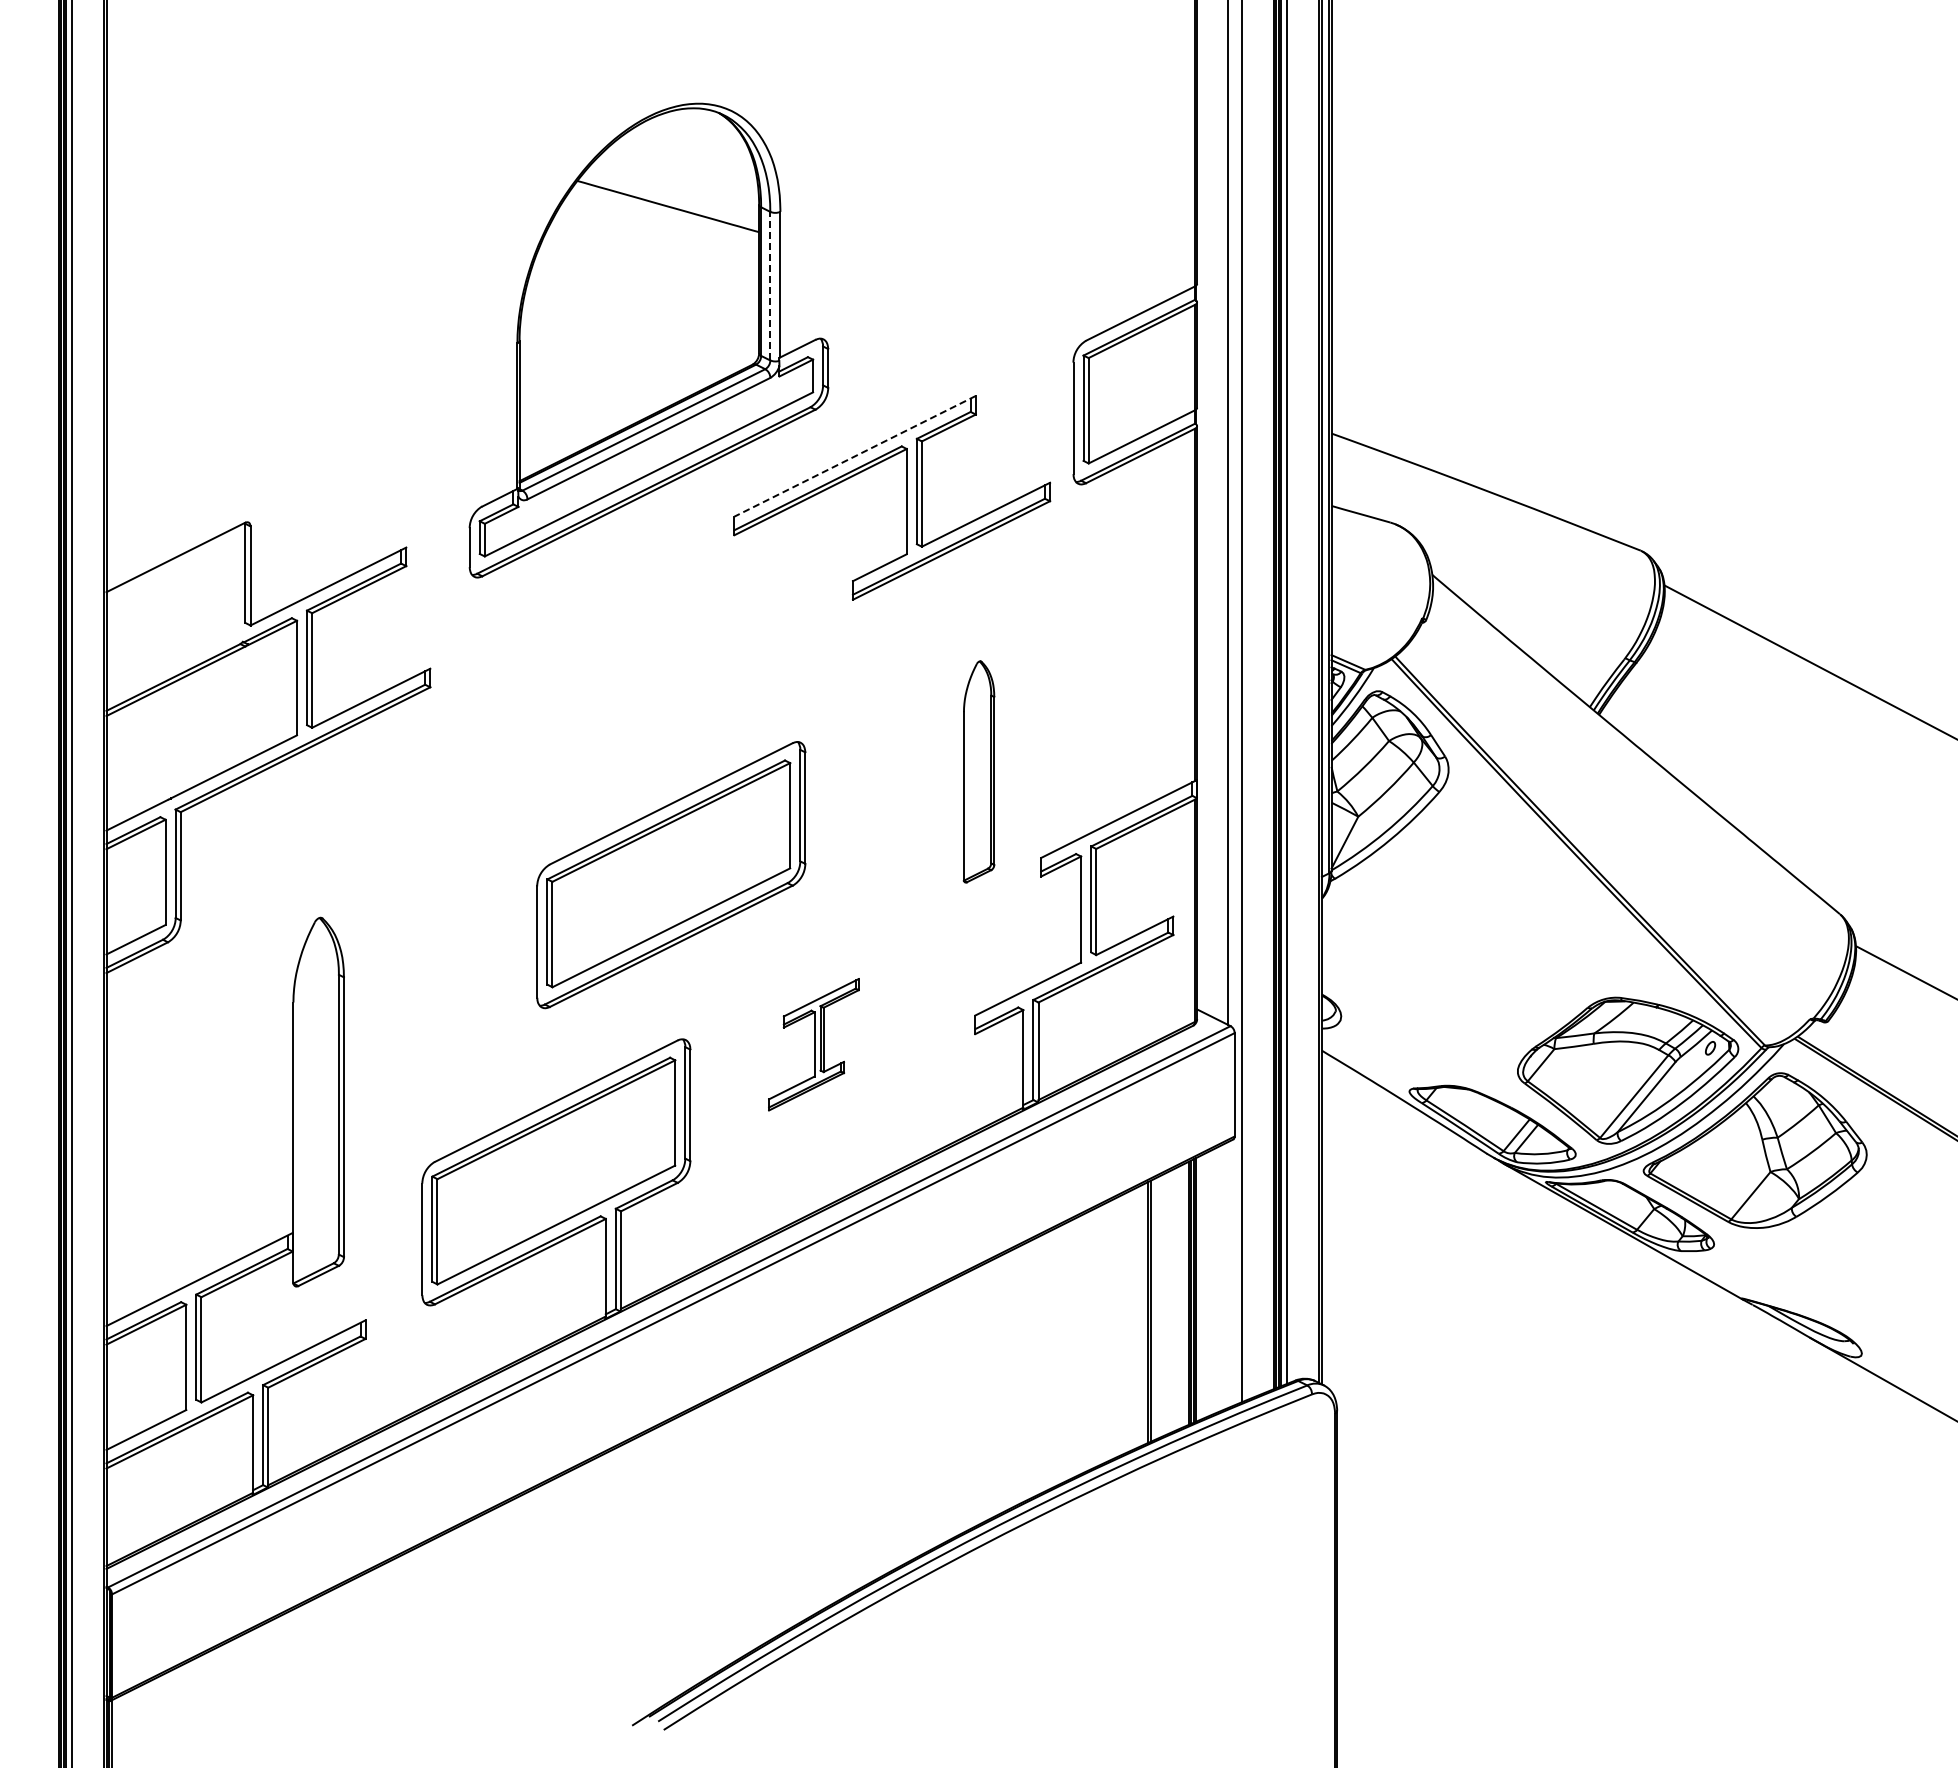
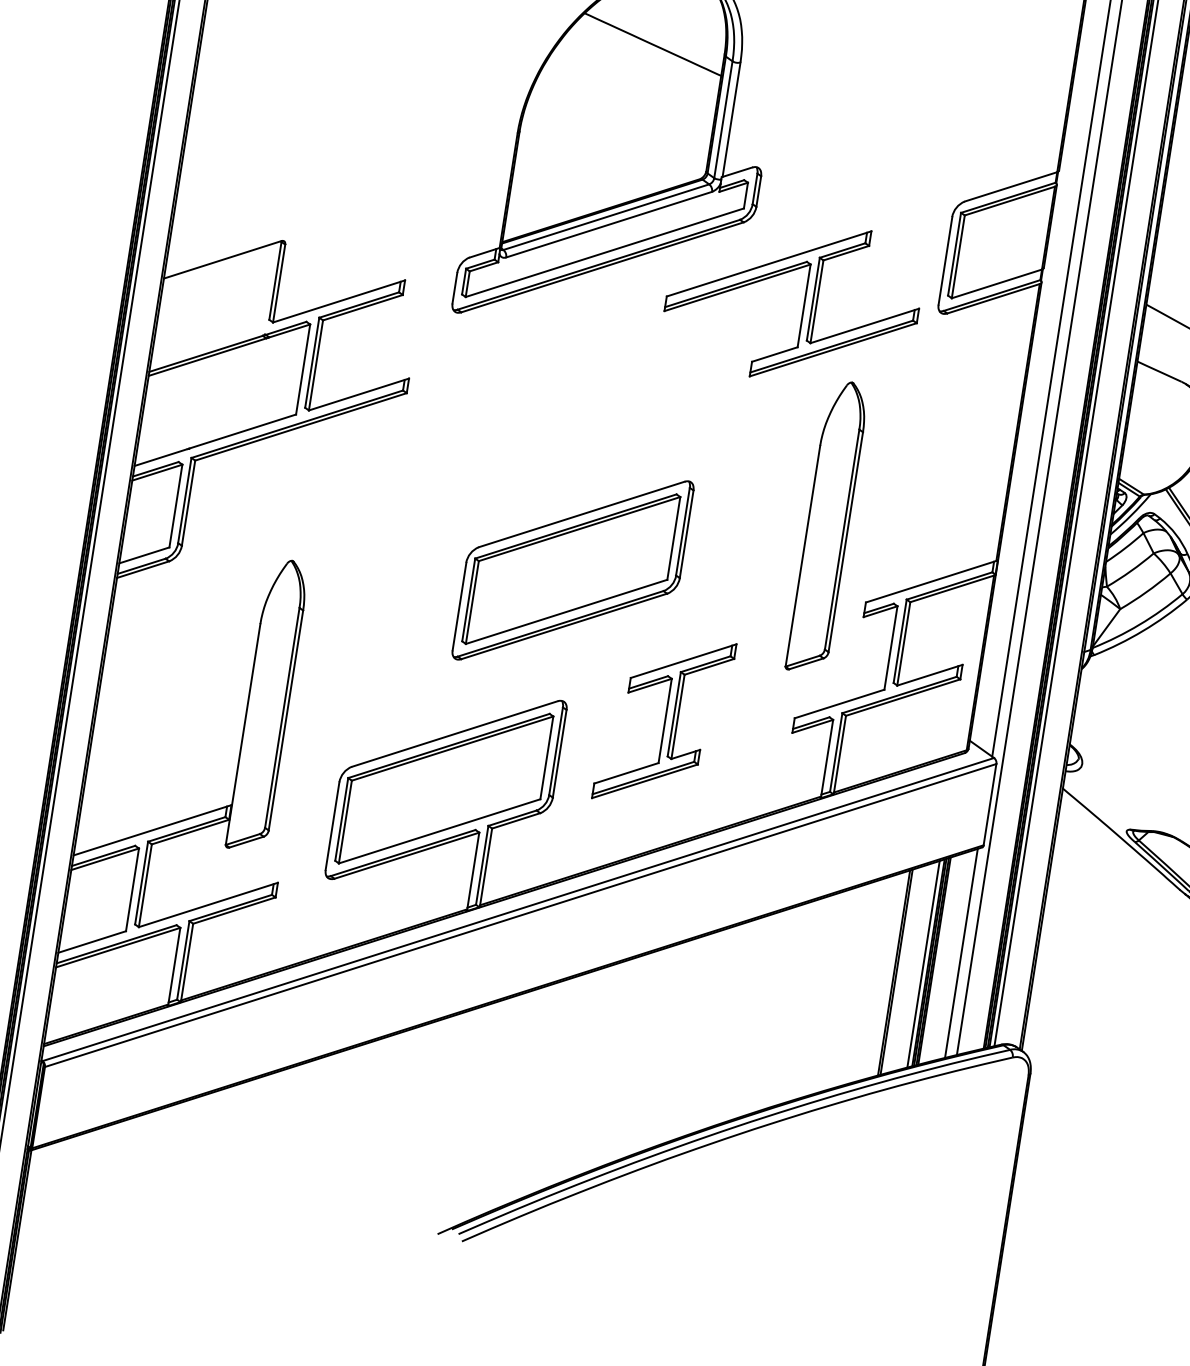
line: (770, 285) -> (723, 119), dashed -> solid
line: (855, 456) -> (769, 264), dashed -> solid
part: (978, 771) -> (827, 526), size x1.67
part: (813, 1044) -> (663, 721), size x1.67
line: (1228, 1275) -> (961, 953), added
line: (1183, 1295) -> (923, 963), added

